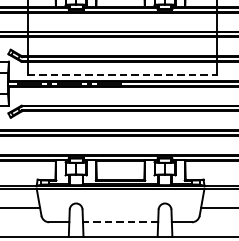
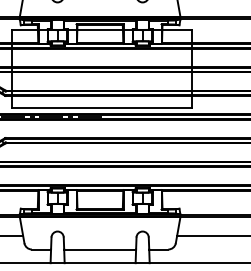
line: (123, 74) -> (102, 108), dashed -> solid
line: (120, 222) -> (100, 249), dashed -> solid

